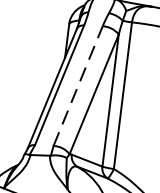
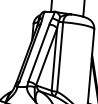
line: (77, 86) -> (38, 53), dashed -> solid

